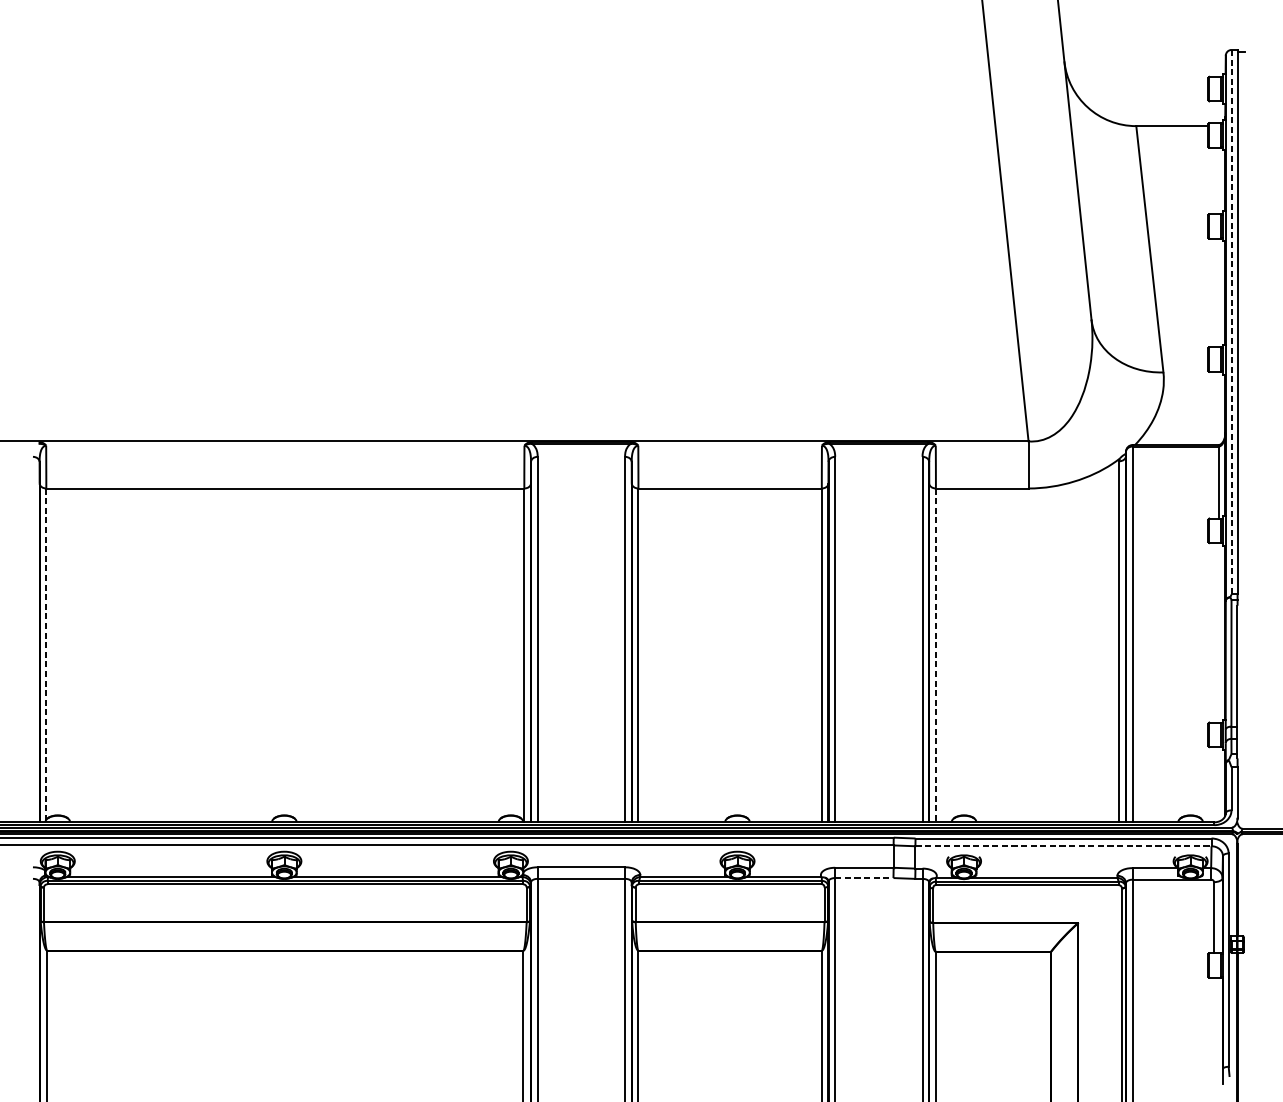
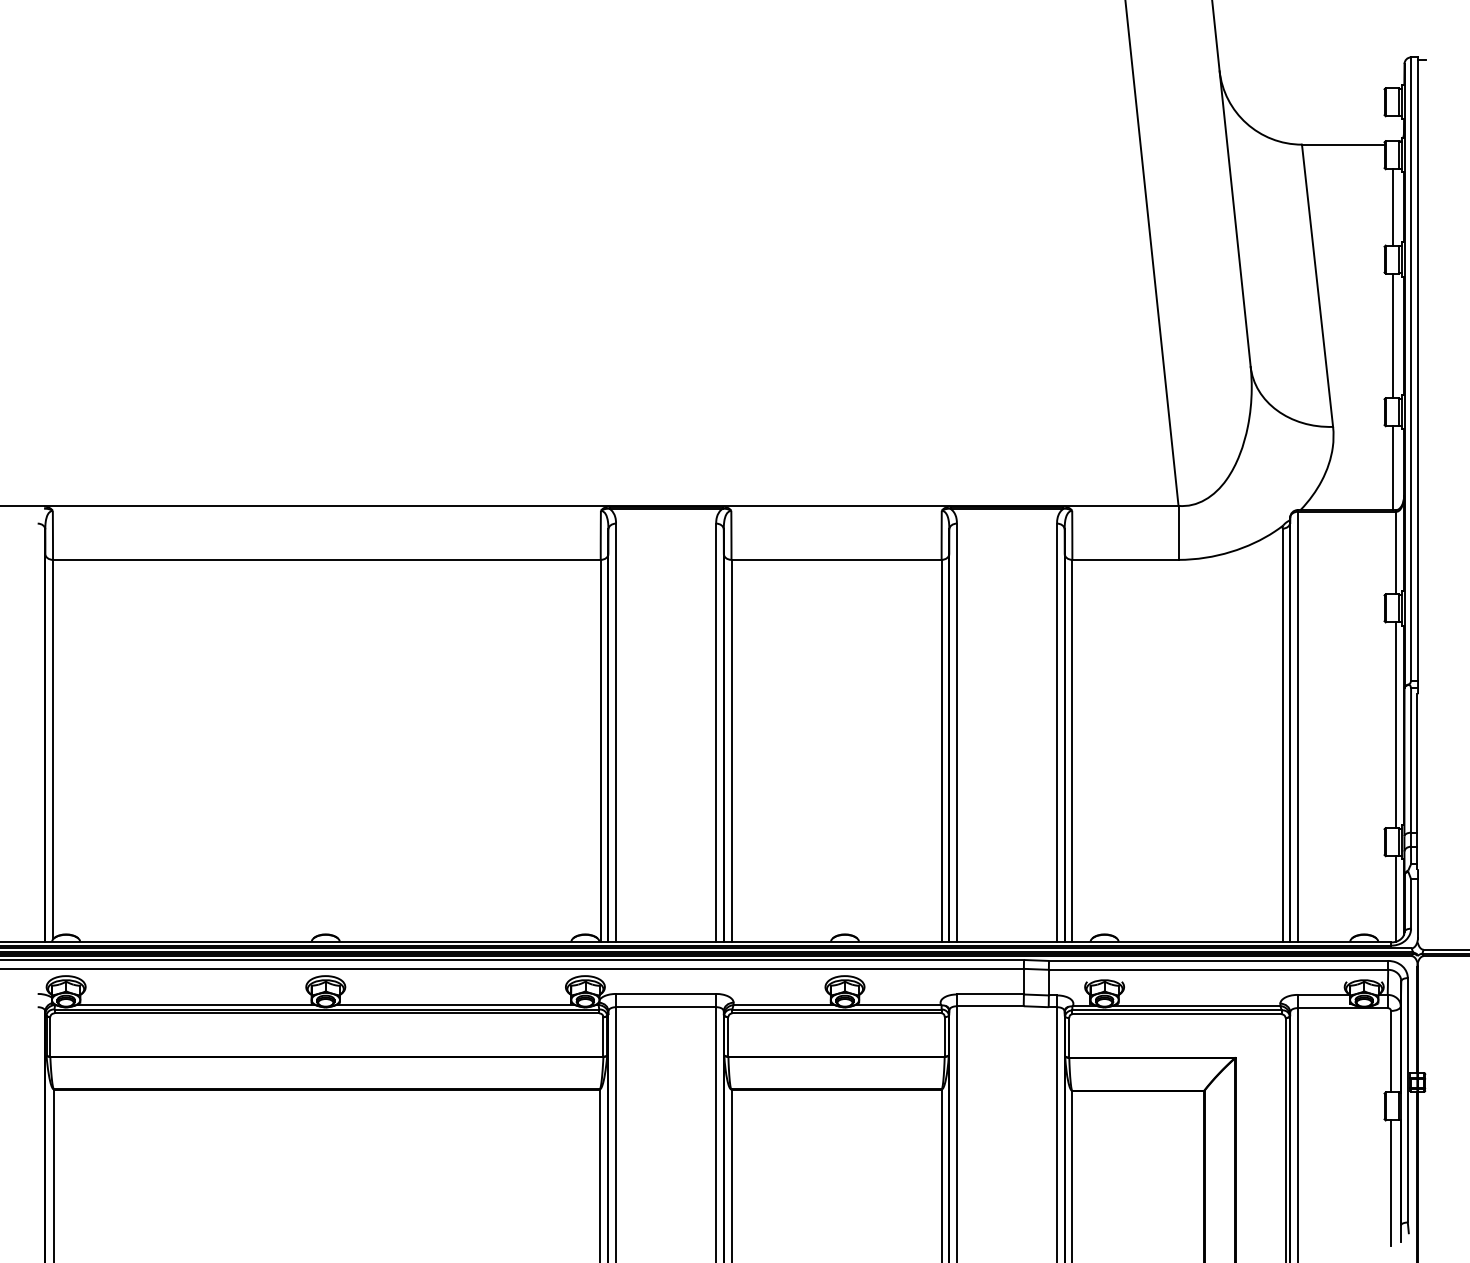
line: (1216, 180) -> (1393, 207), added
line: (1216, 292) -> (1393, 335), added
line: (1231, 322) -> (1411, 369), dashed -> solid
line: (1216, 408) -> (1393, 468), added
line: (1218, 633) -> (1396, 725), added
line: (46, 653) -> (53, 749), dashed -> solid
line: (936, 655) -> (1072, 751), dashed -> solid
line: (1218, 784) -> (1396, 898), added
line: (1063, 845) -> (1218, 969), dashed -> solid
line: (864, 878) -> (990, 1006), dashed -> solid
line: (1214, 1031) -> (1391, 1182), added

